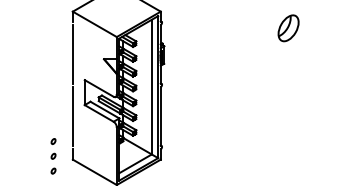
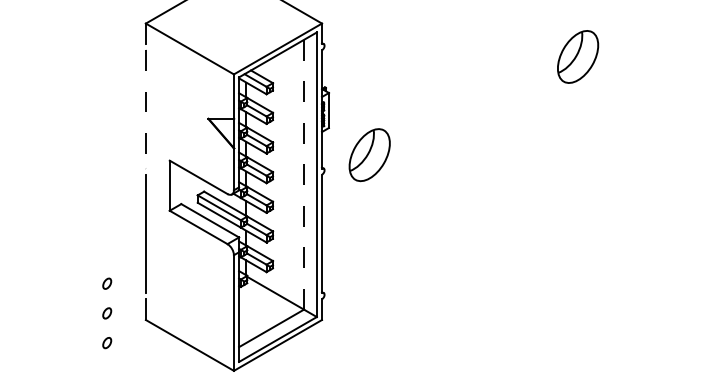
line: (72, 54) -> (145, 109), solid -> dashed
part: (184, 77) -> (369, 155), added
line: (151, 87) -> (303, 175), solid -> dashed

